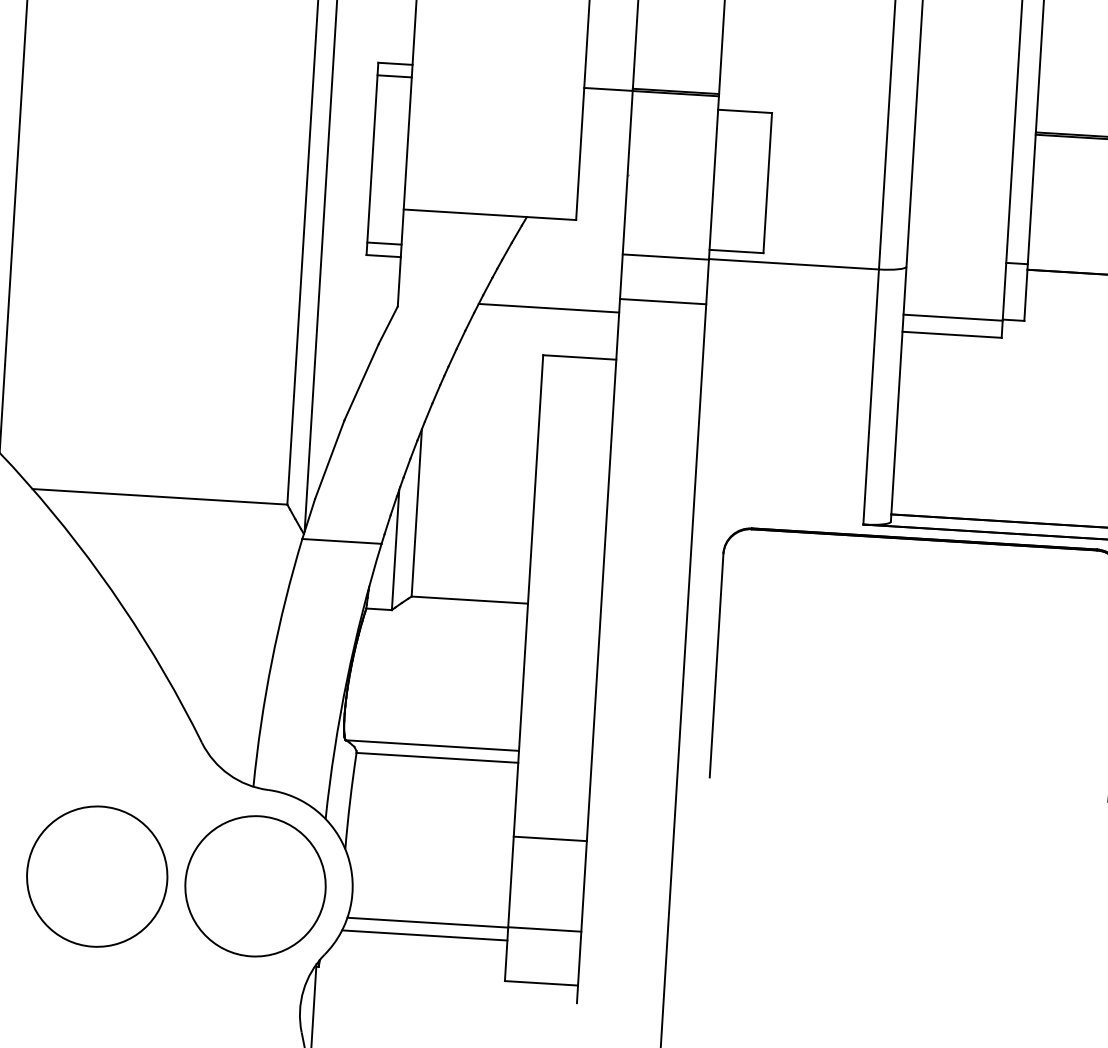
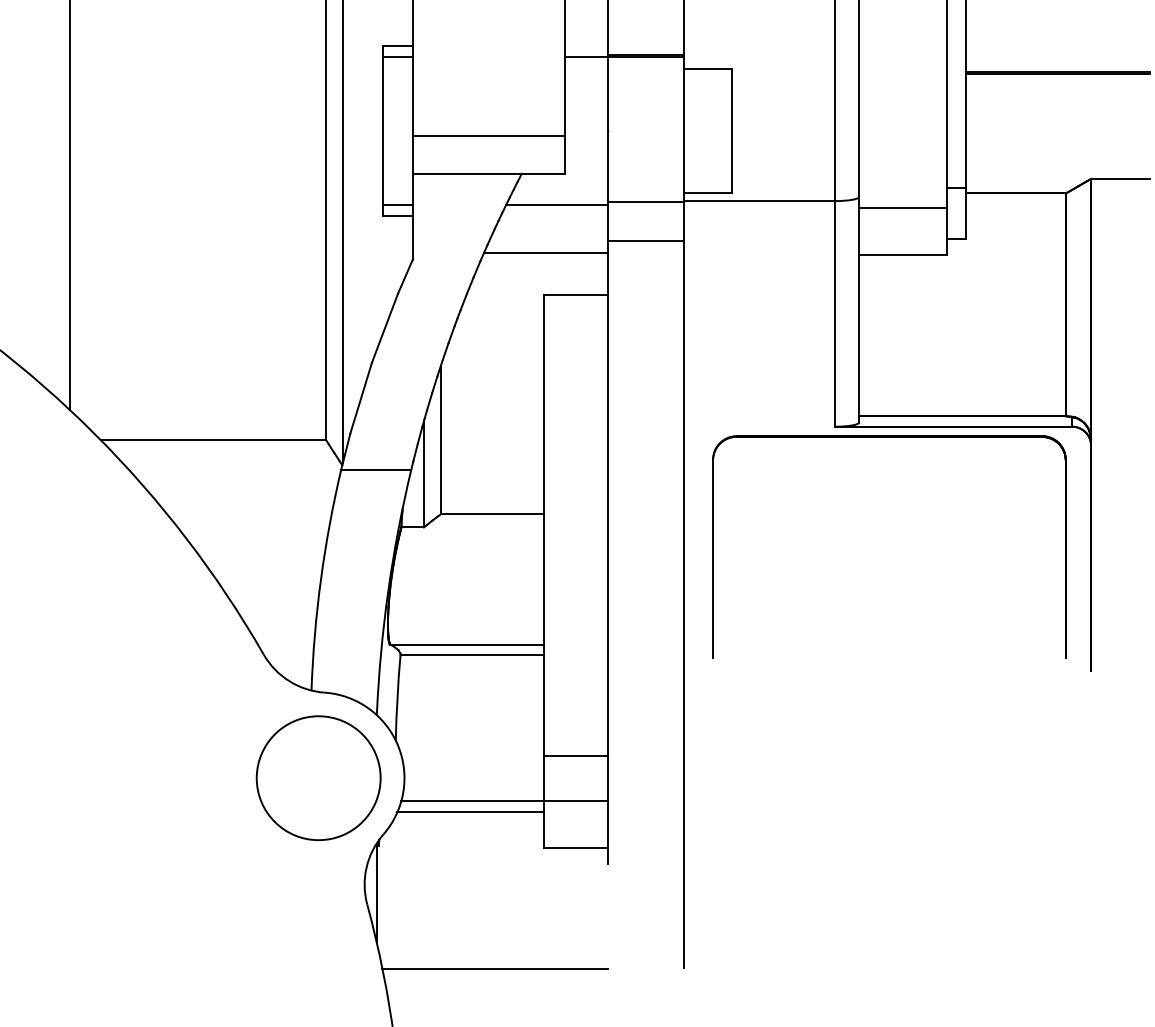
line: (491, 171) -> (488, 135), added
line: (565, 254) -> (557, 204), added
line: (952, 317) -> (902, 207), moved
line: (549, 838) -> (575, 755), moved
circle: (96, 876) -> (178, 778), removed

